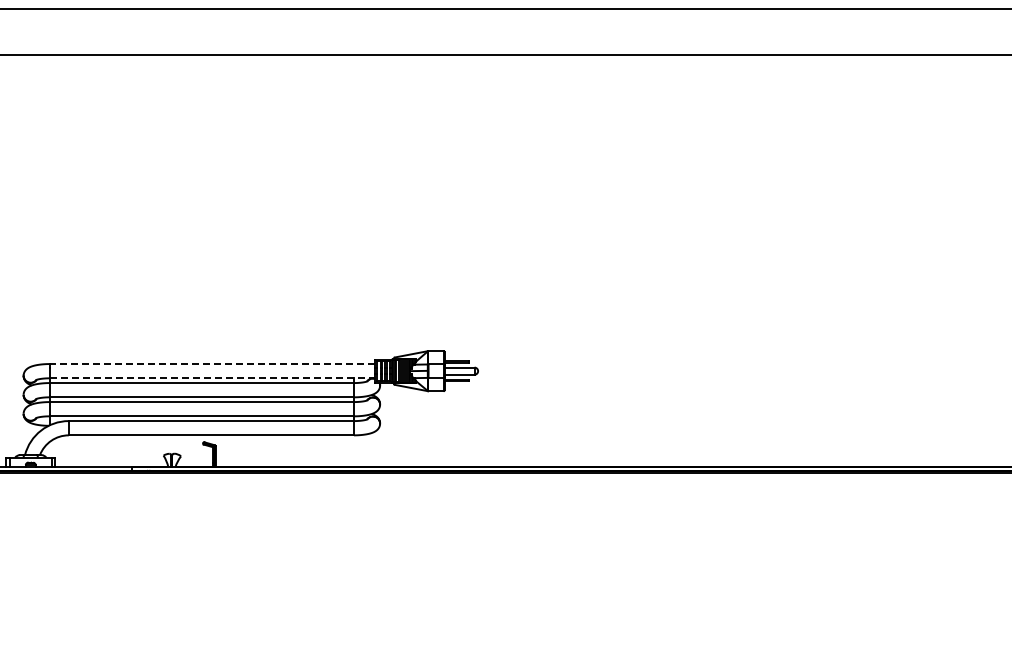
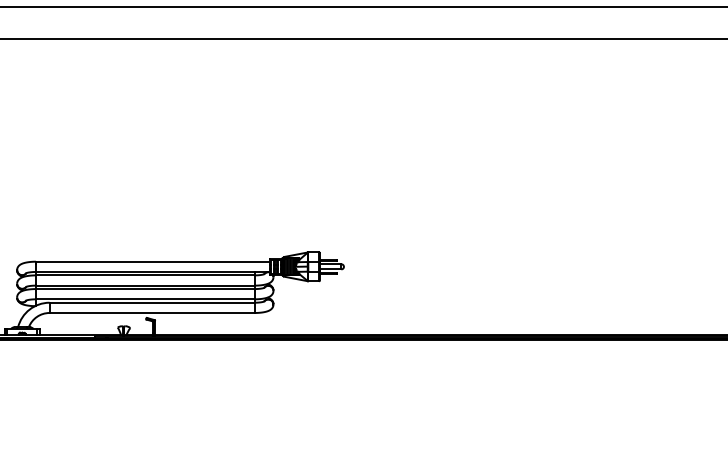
line: (212, 364) -> (152, 262), dashed -> solid
line: (212, 378) -> (152, 272), dashed -> solid

